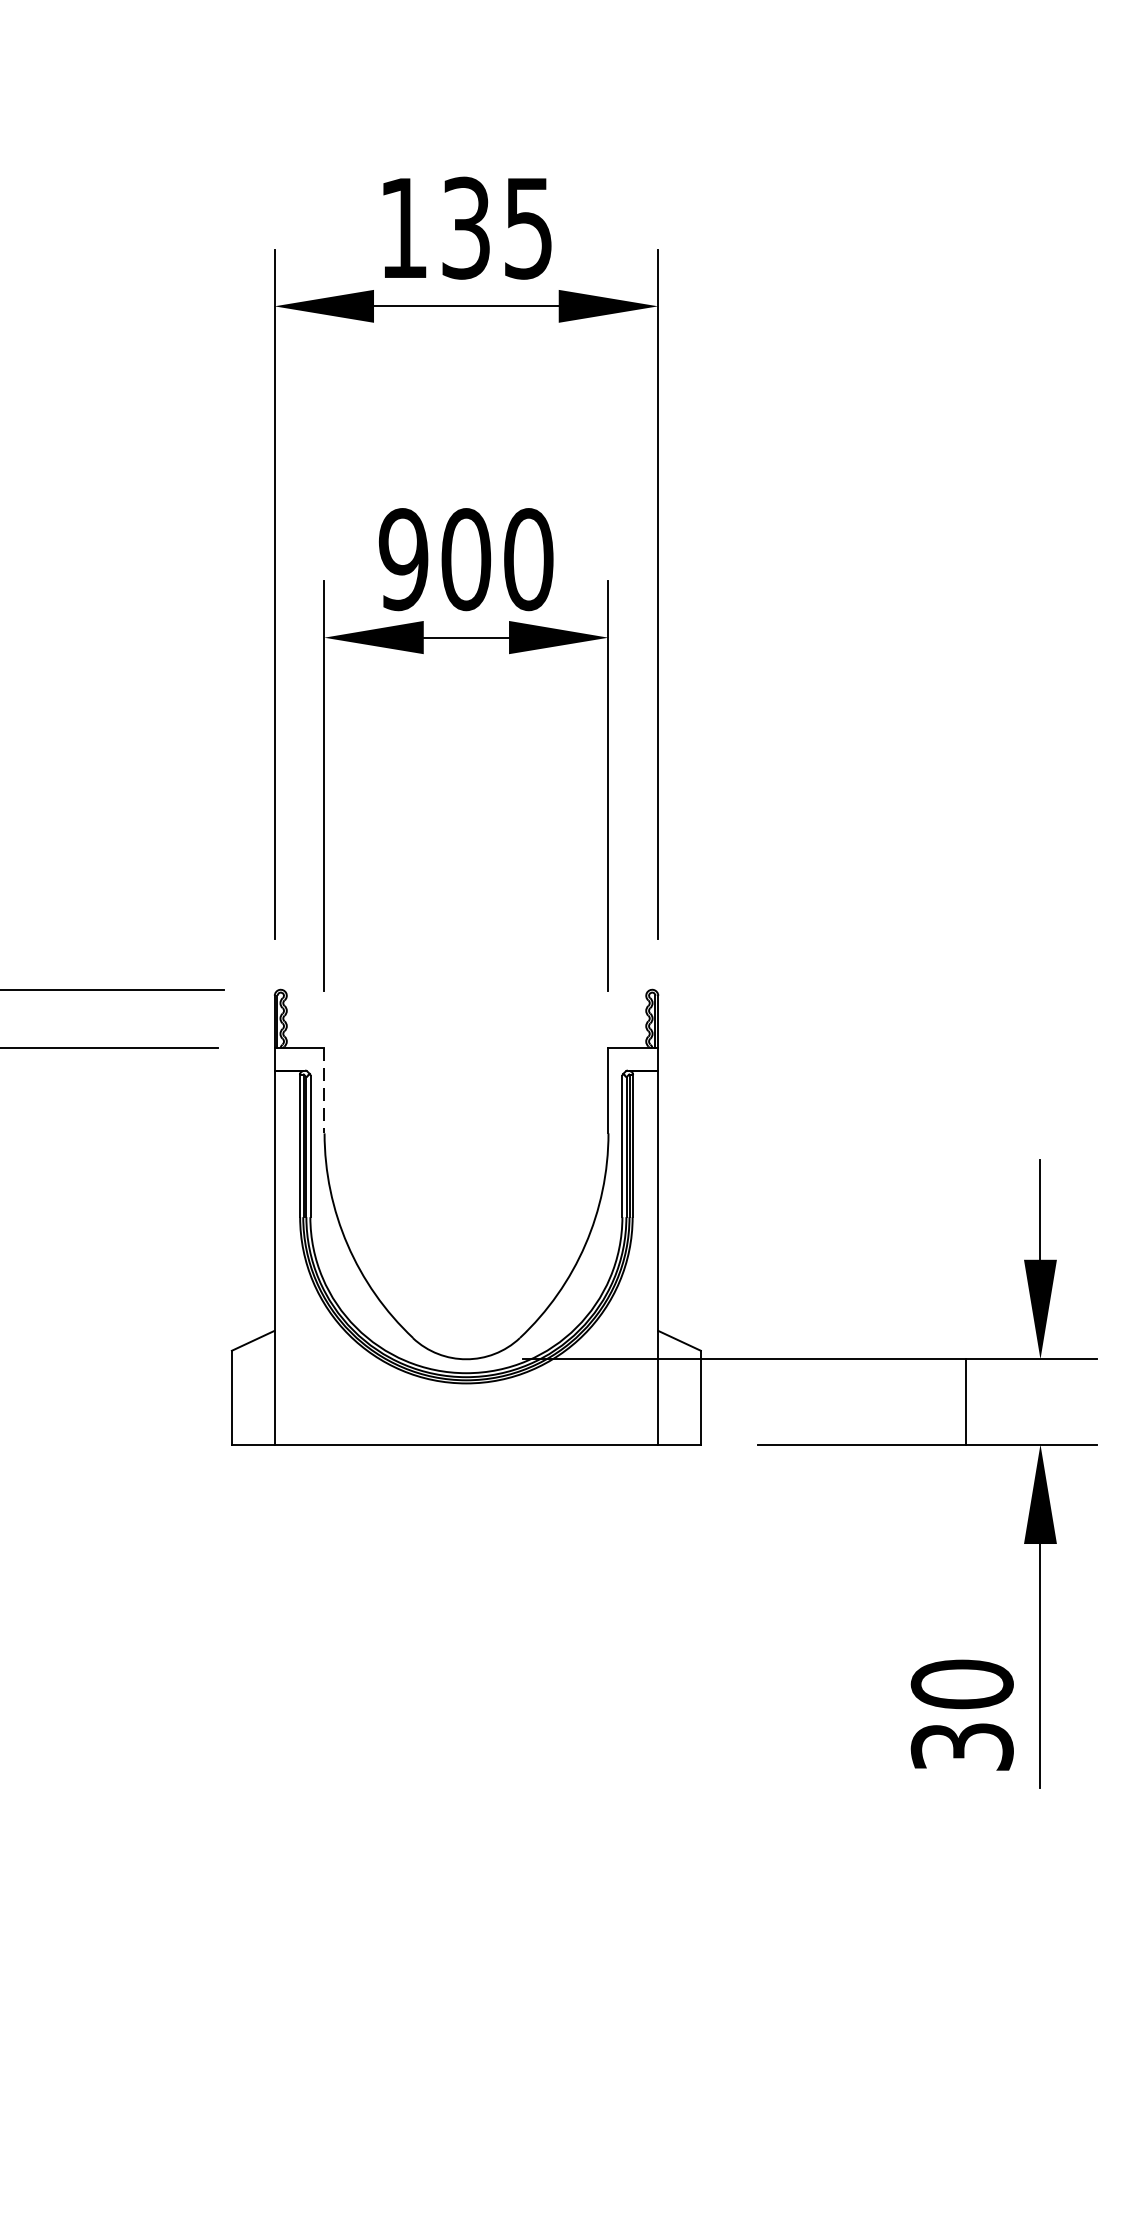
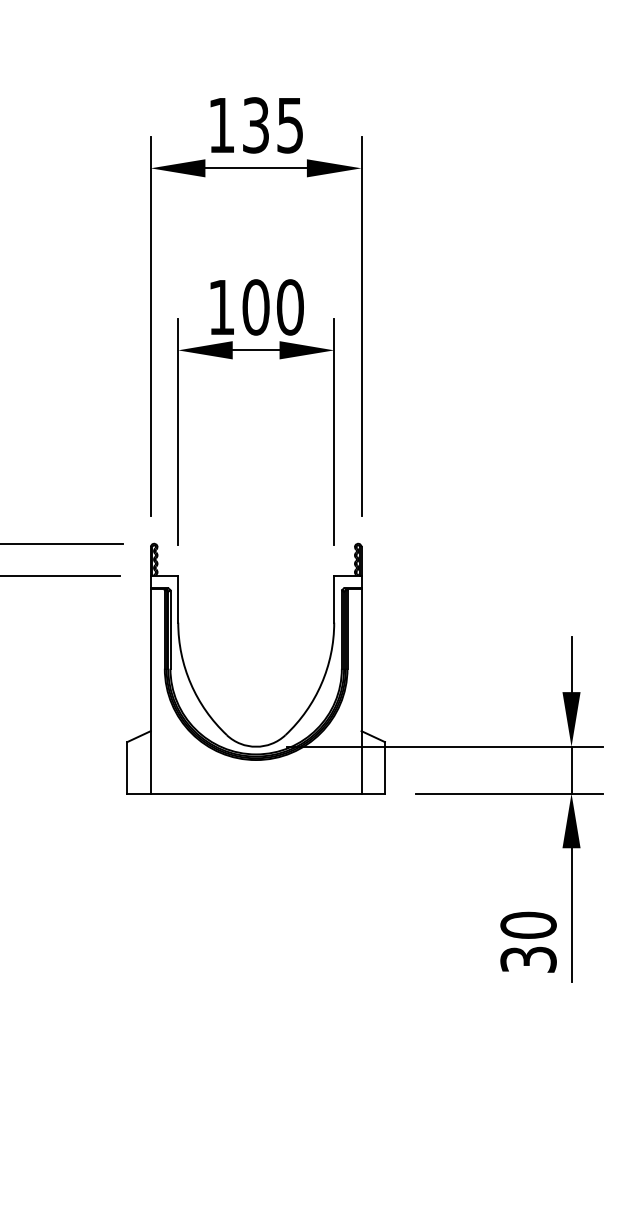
text: (403, 559) -> (221, 307), 900 -> 100
line: (325, 1091) -> (178, 599), dashed -> solid
line: (965, 1400) -> (571, 769), moved

